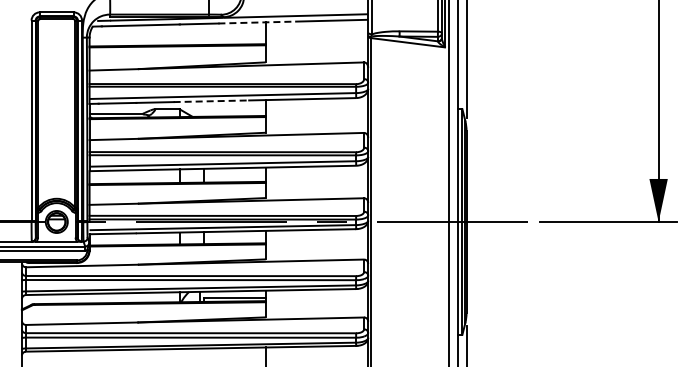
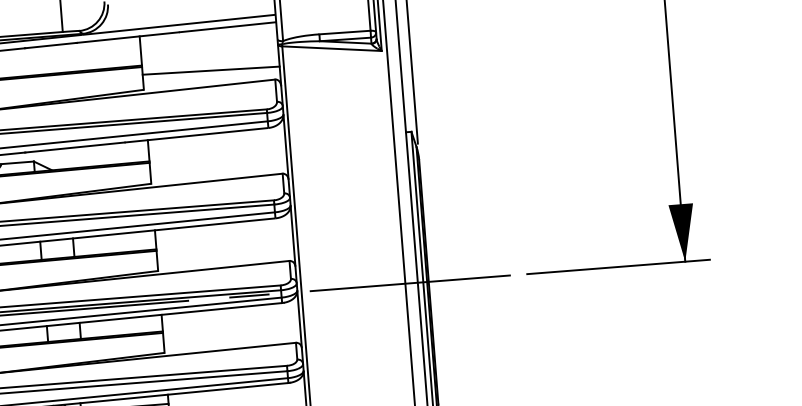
line: (257, 22) -> (128, 37), dashed -> solid
line: (316, 52) -> (210, 71), added
line: (211, 101) -> (75, 147), dashed -> solid

